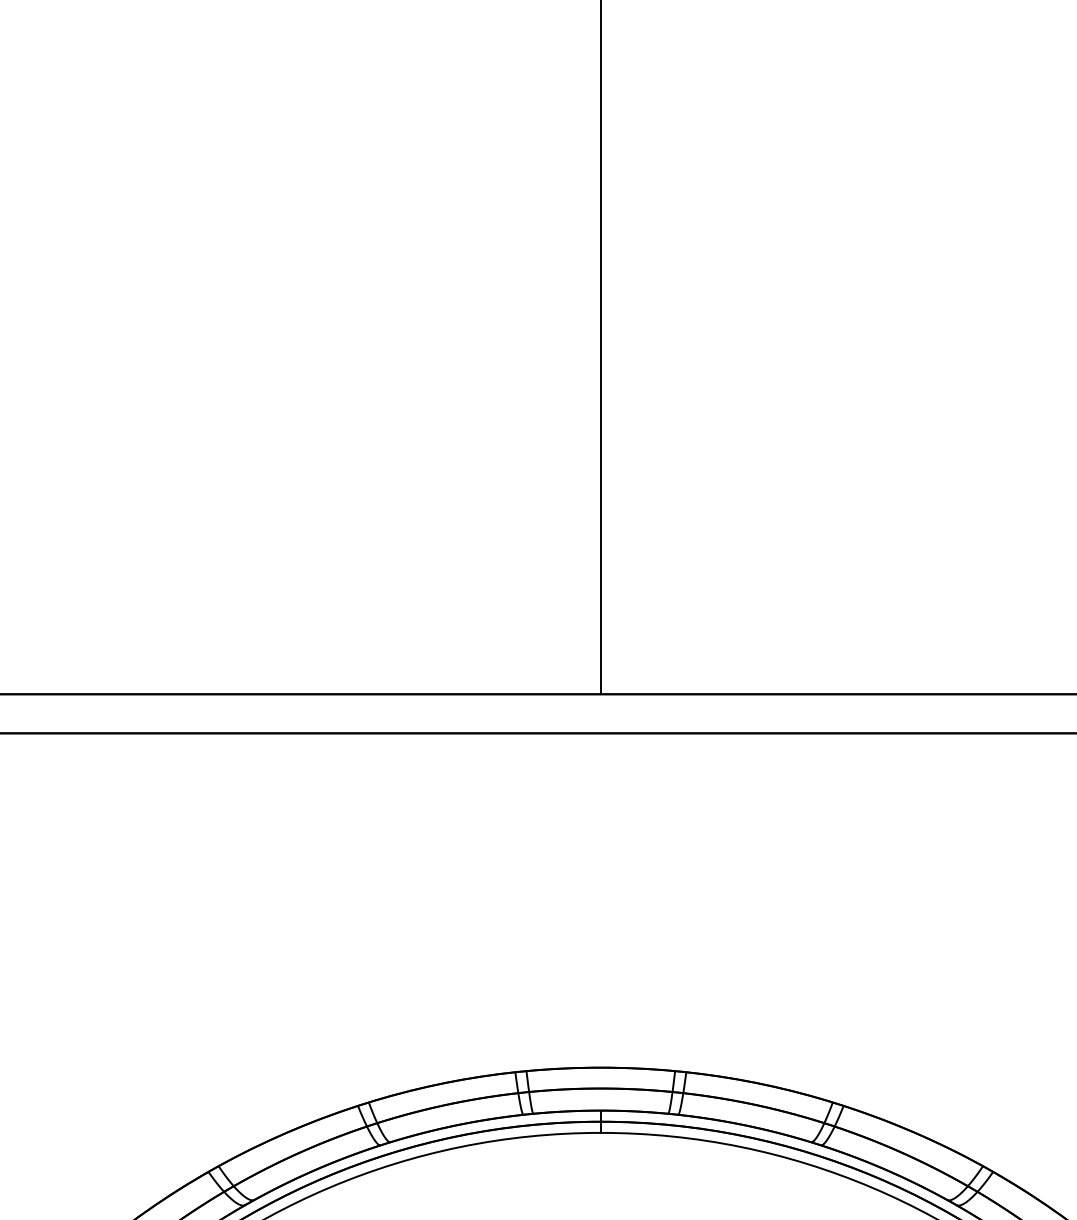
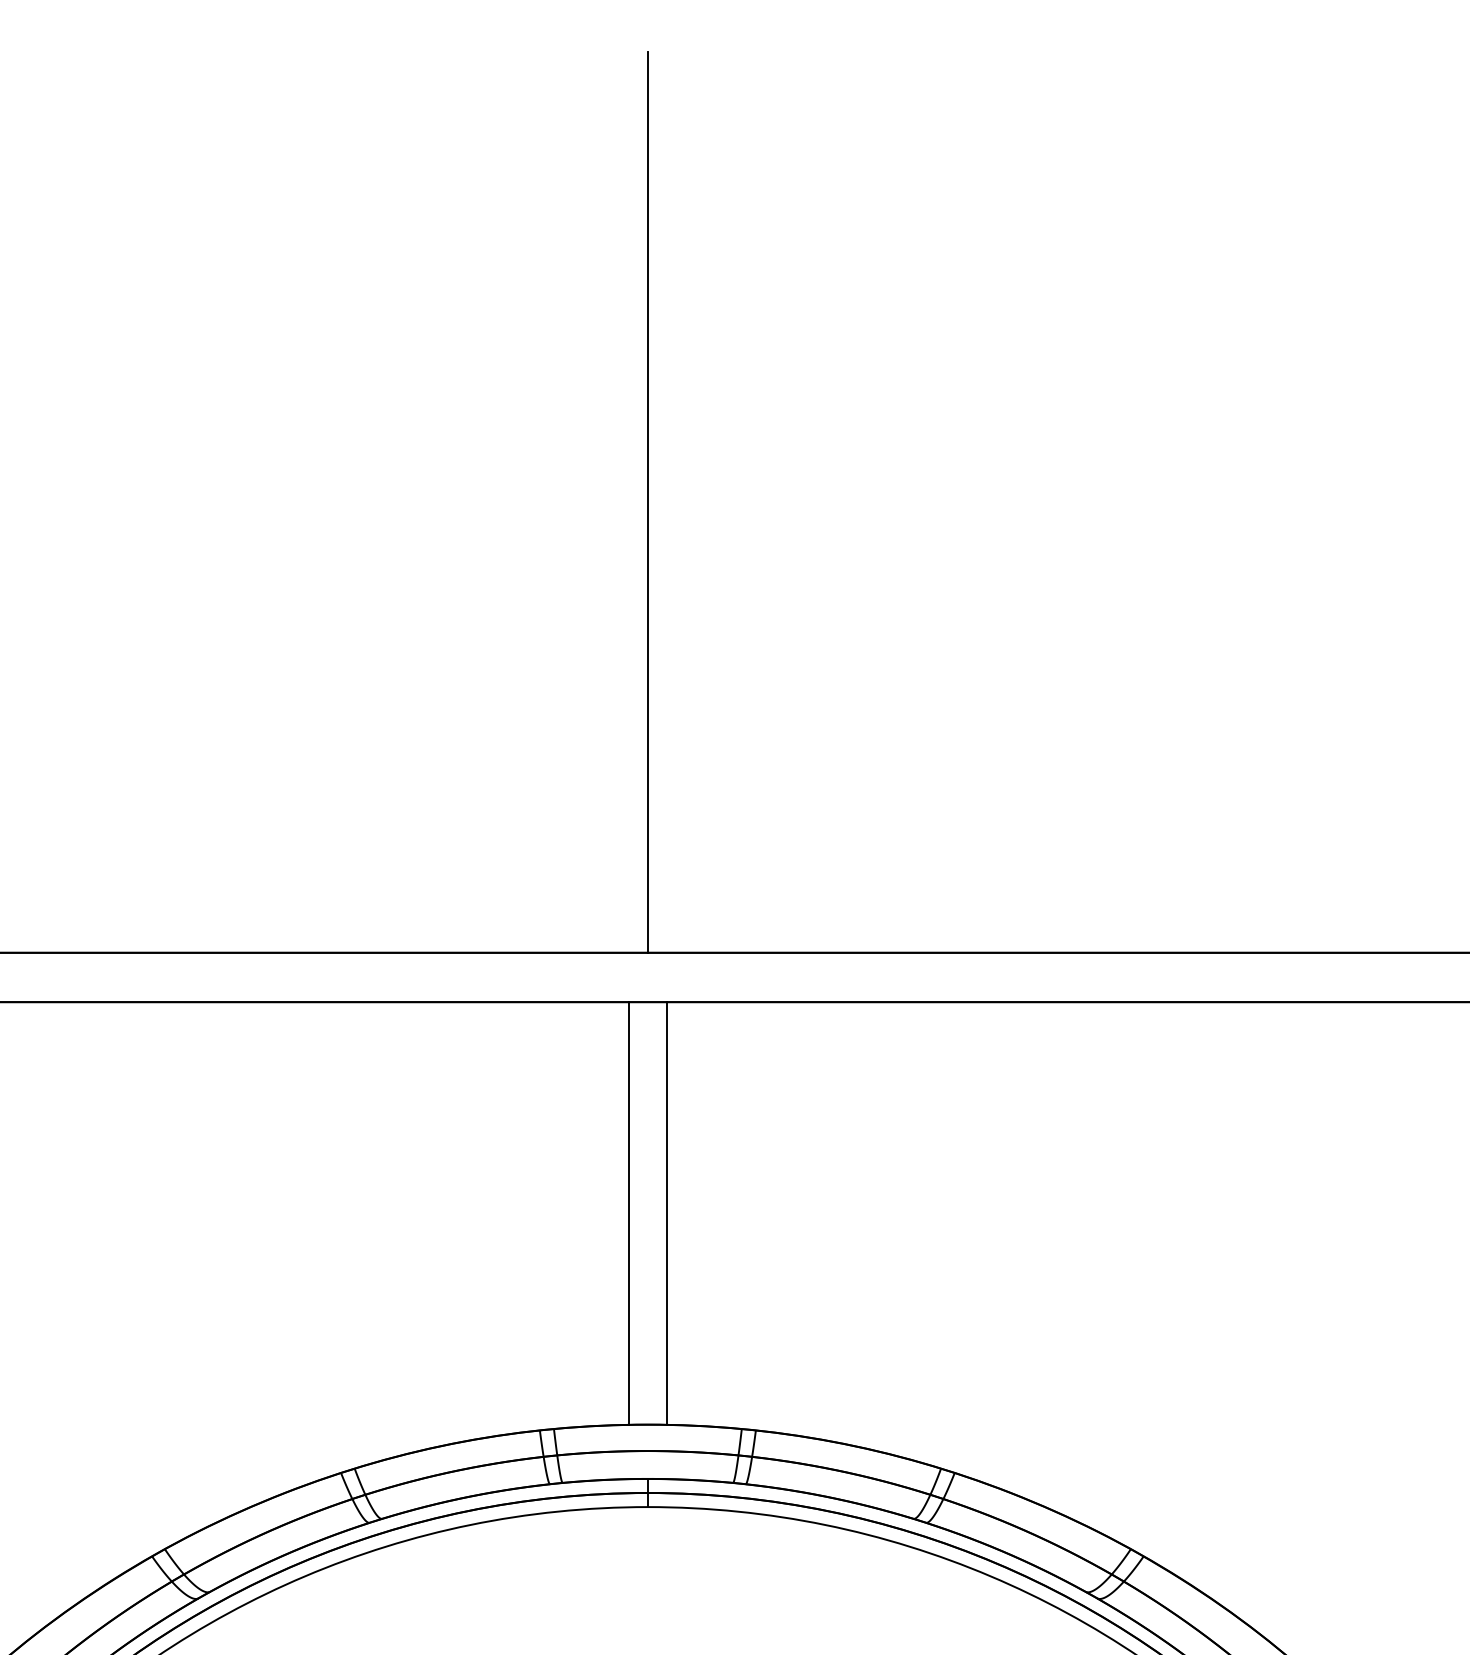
line: (585, 900) -> (628, 1213), added
line: (615, 900) -> (666, 1213), added

